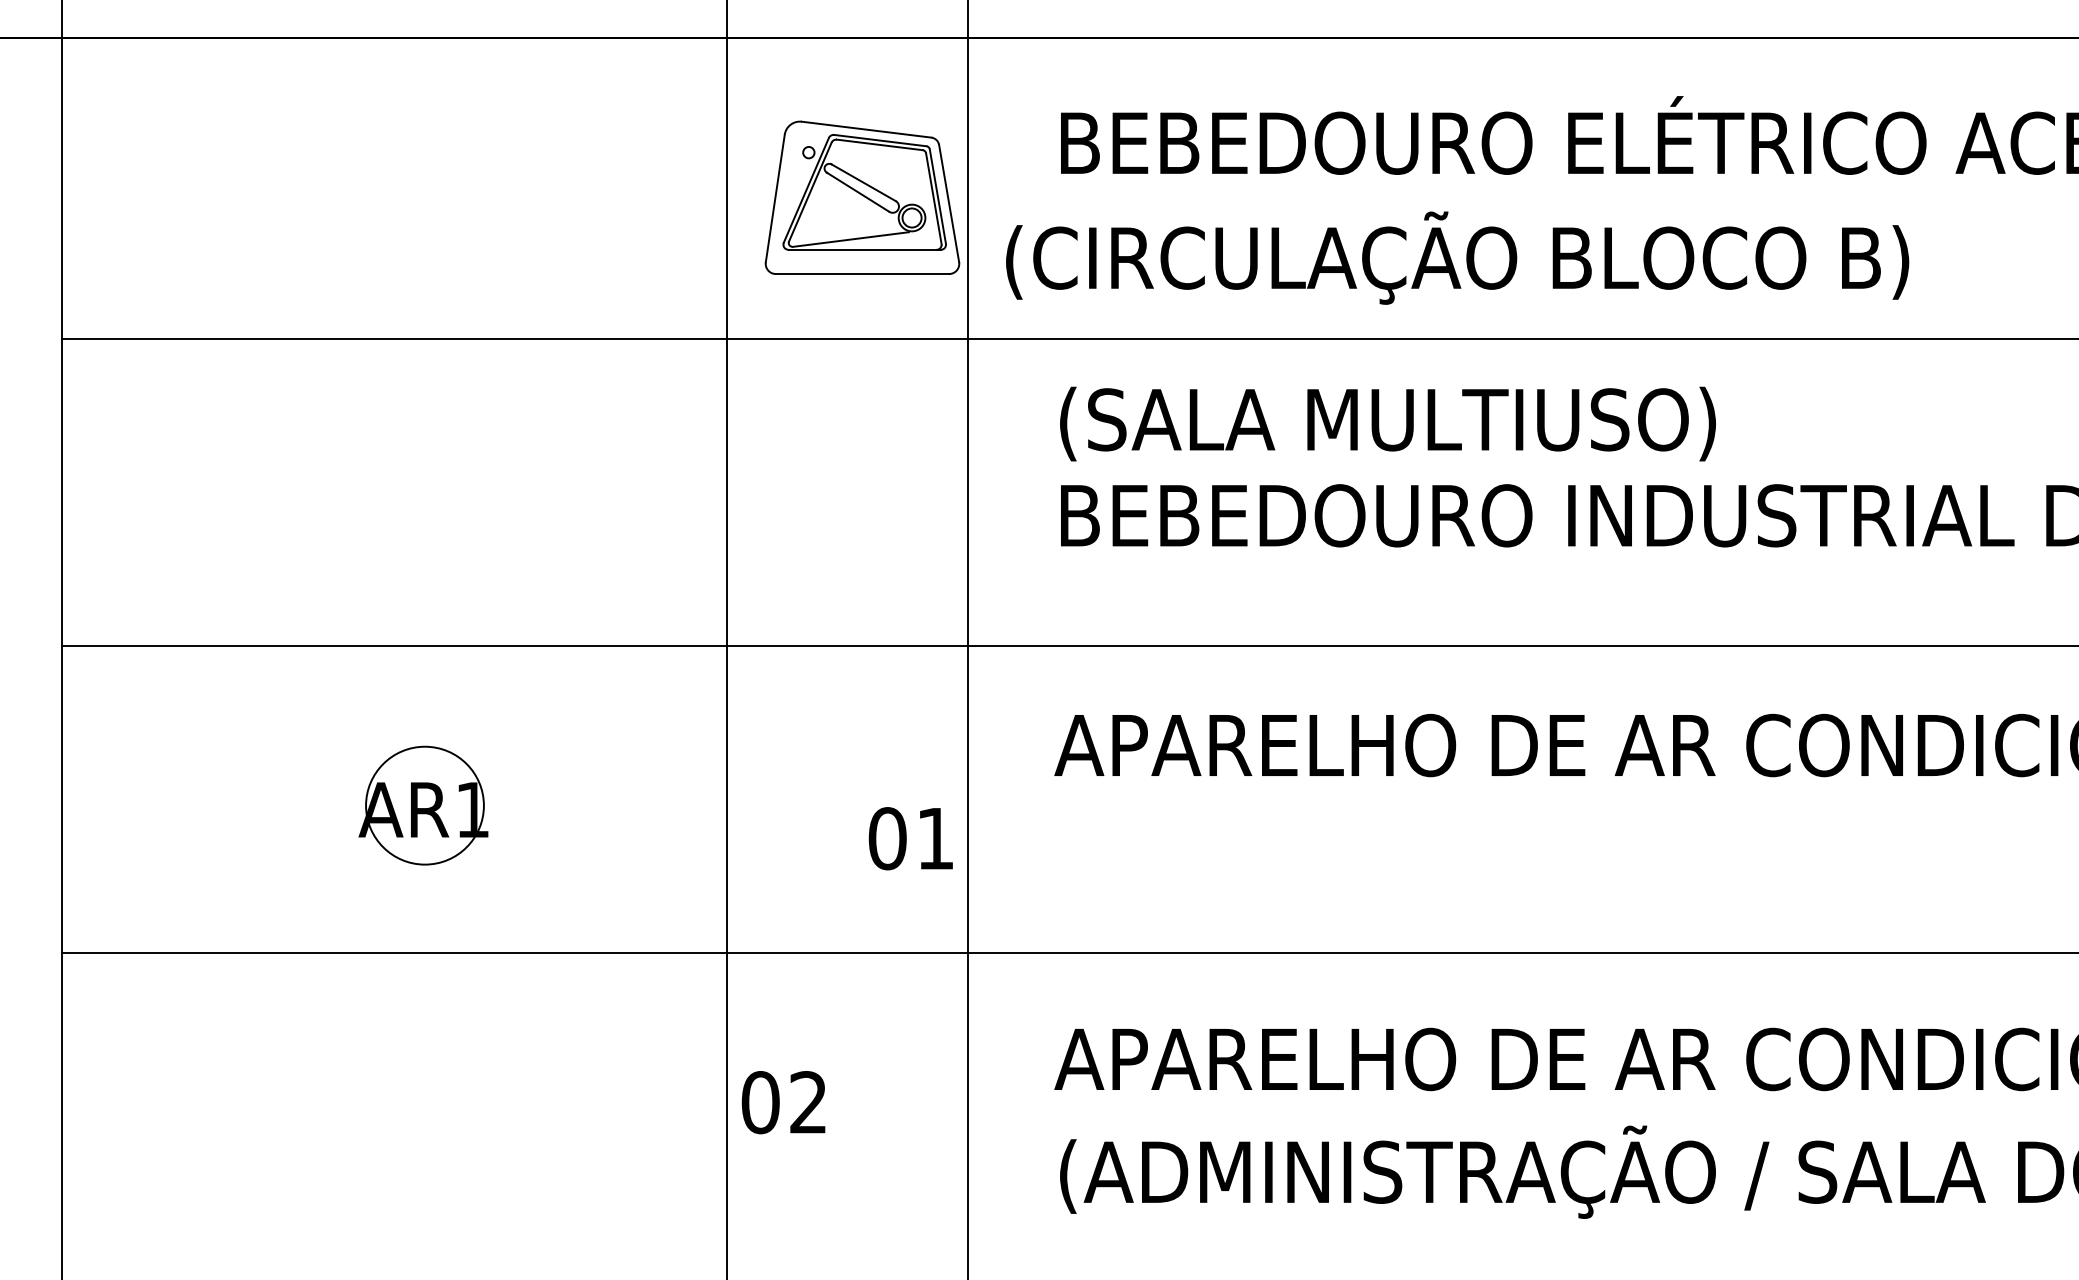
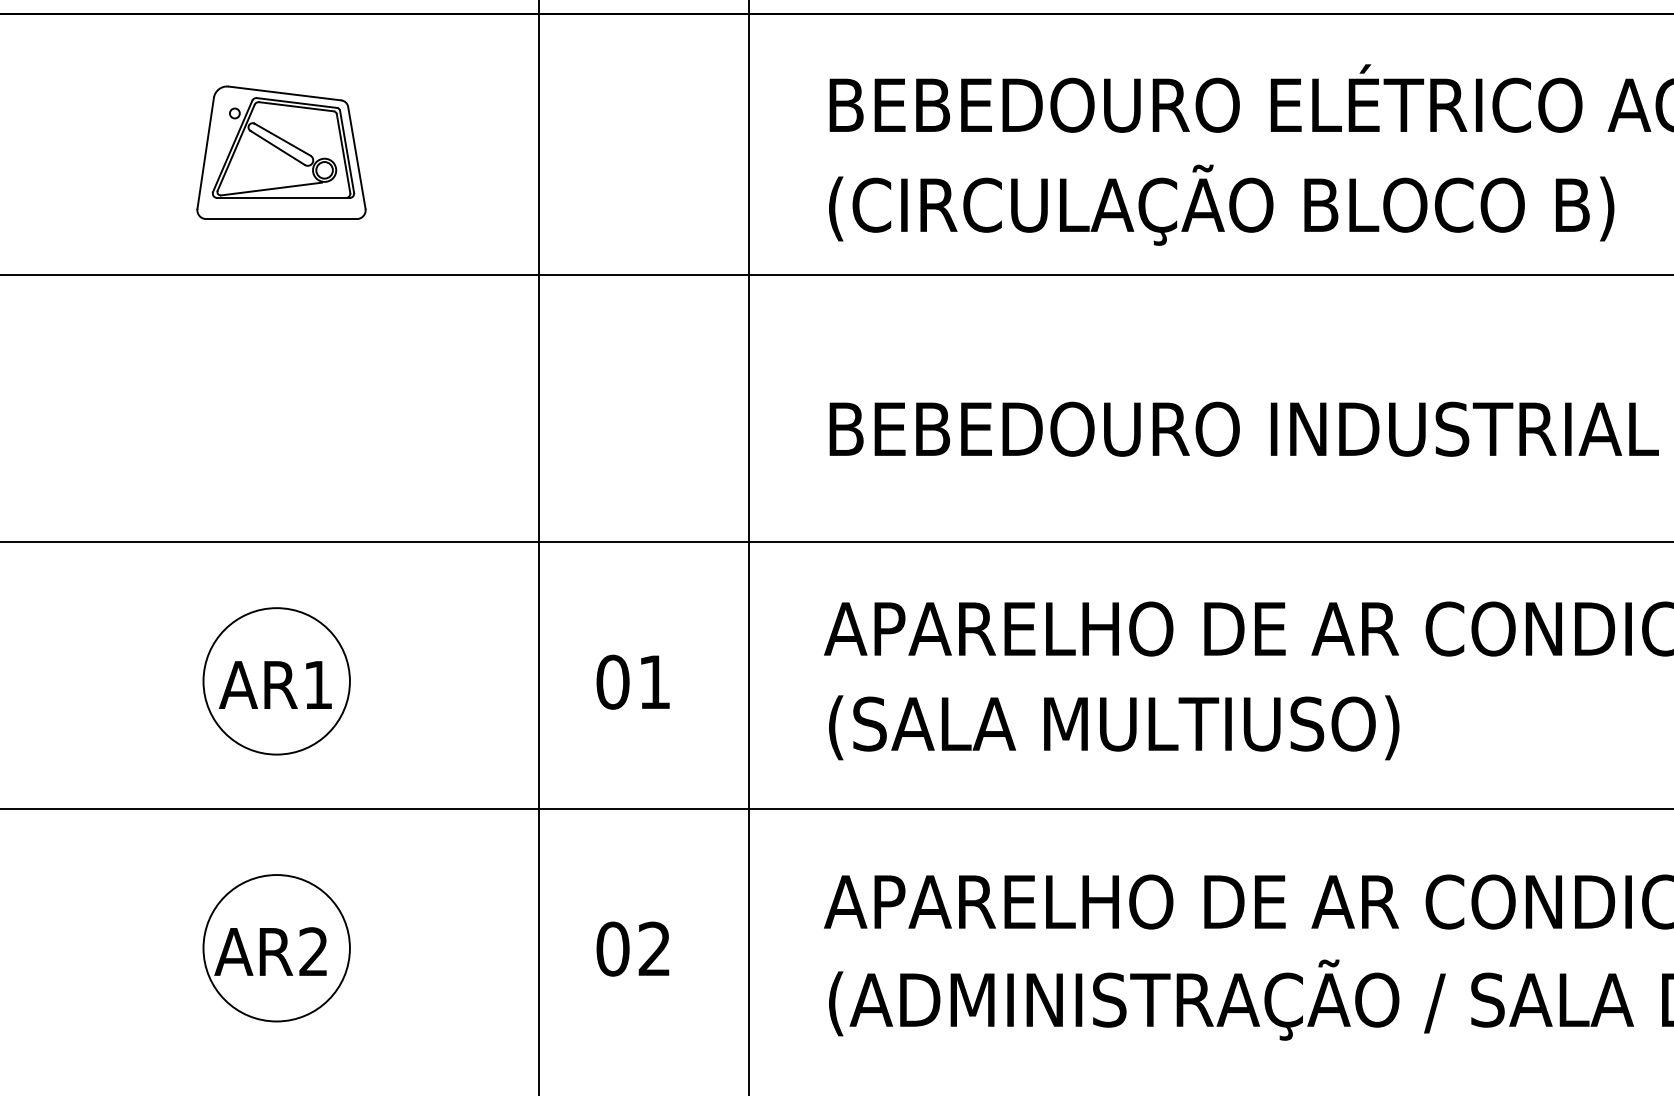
part: (862, 197) -> (281, 152), moved
text: (1457, 257) -> (1221, 204), moved
text: (1387, 423) -> (1113, 727), moved
circle: (424, 805) -> (276, 681), size x1.43
text: (910, 838) -> (632, 682), moved
text: (783, 1102) -> (632, 949), moved
part: (424, 1112) -> (276, 948), added

